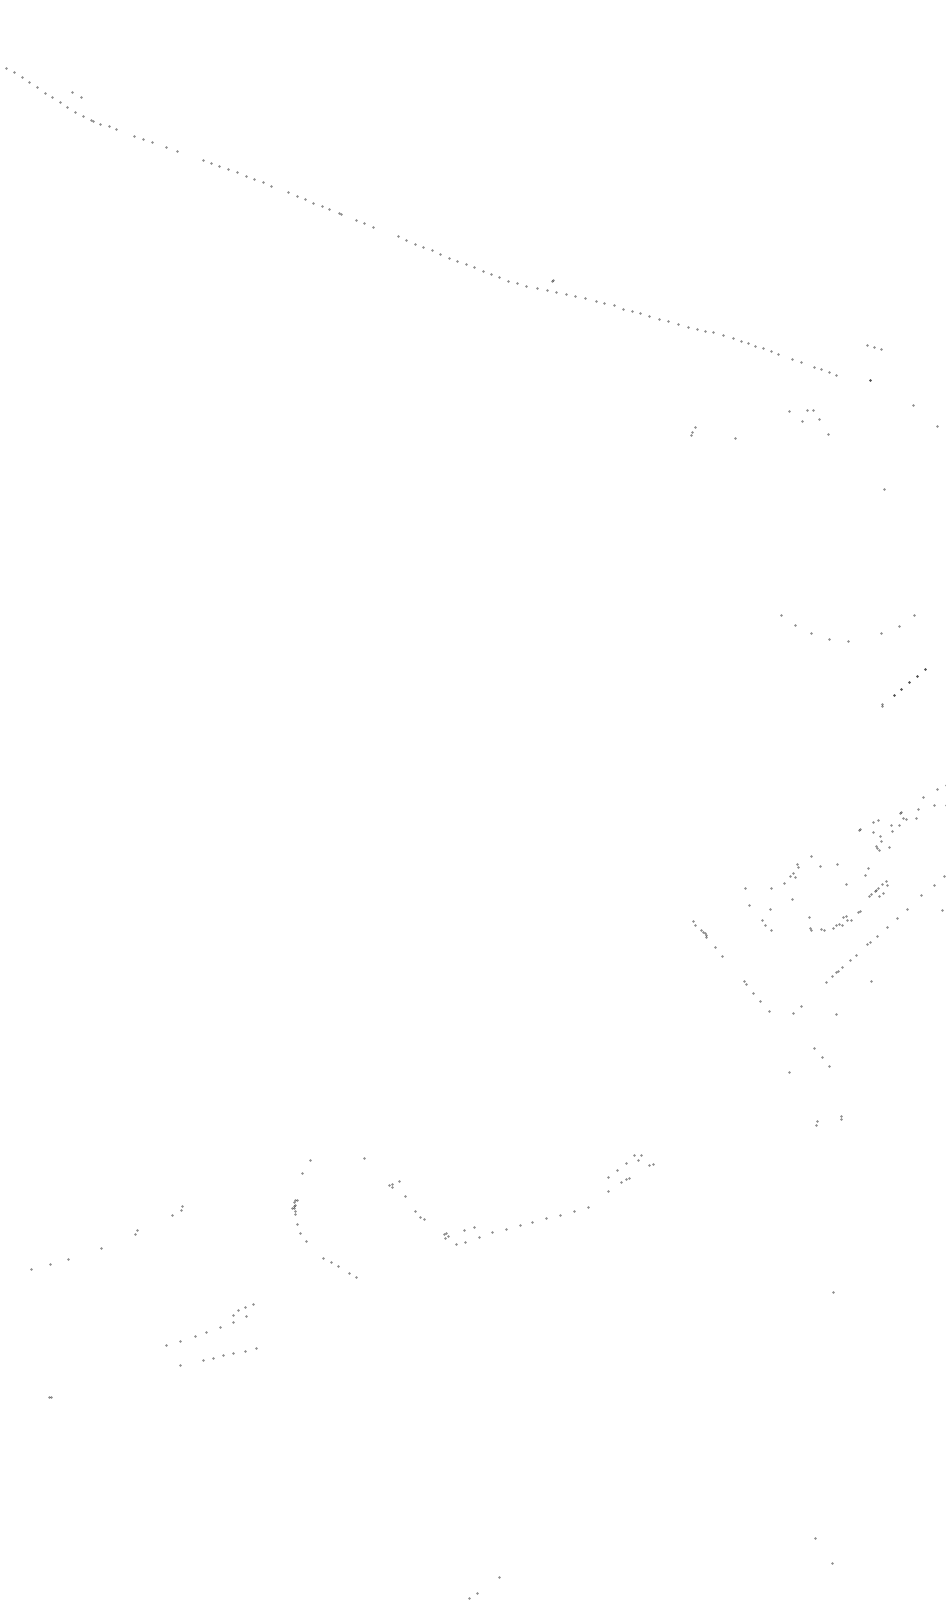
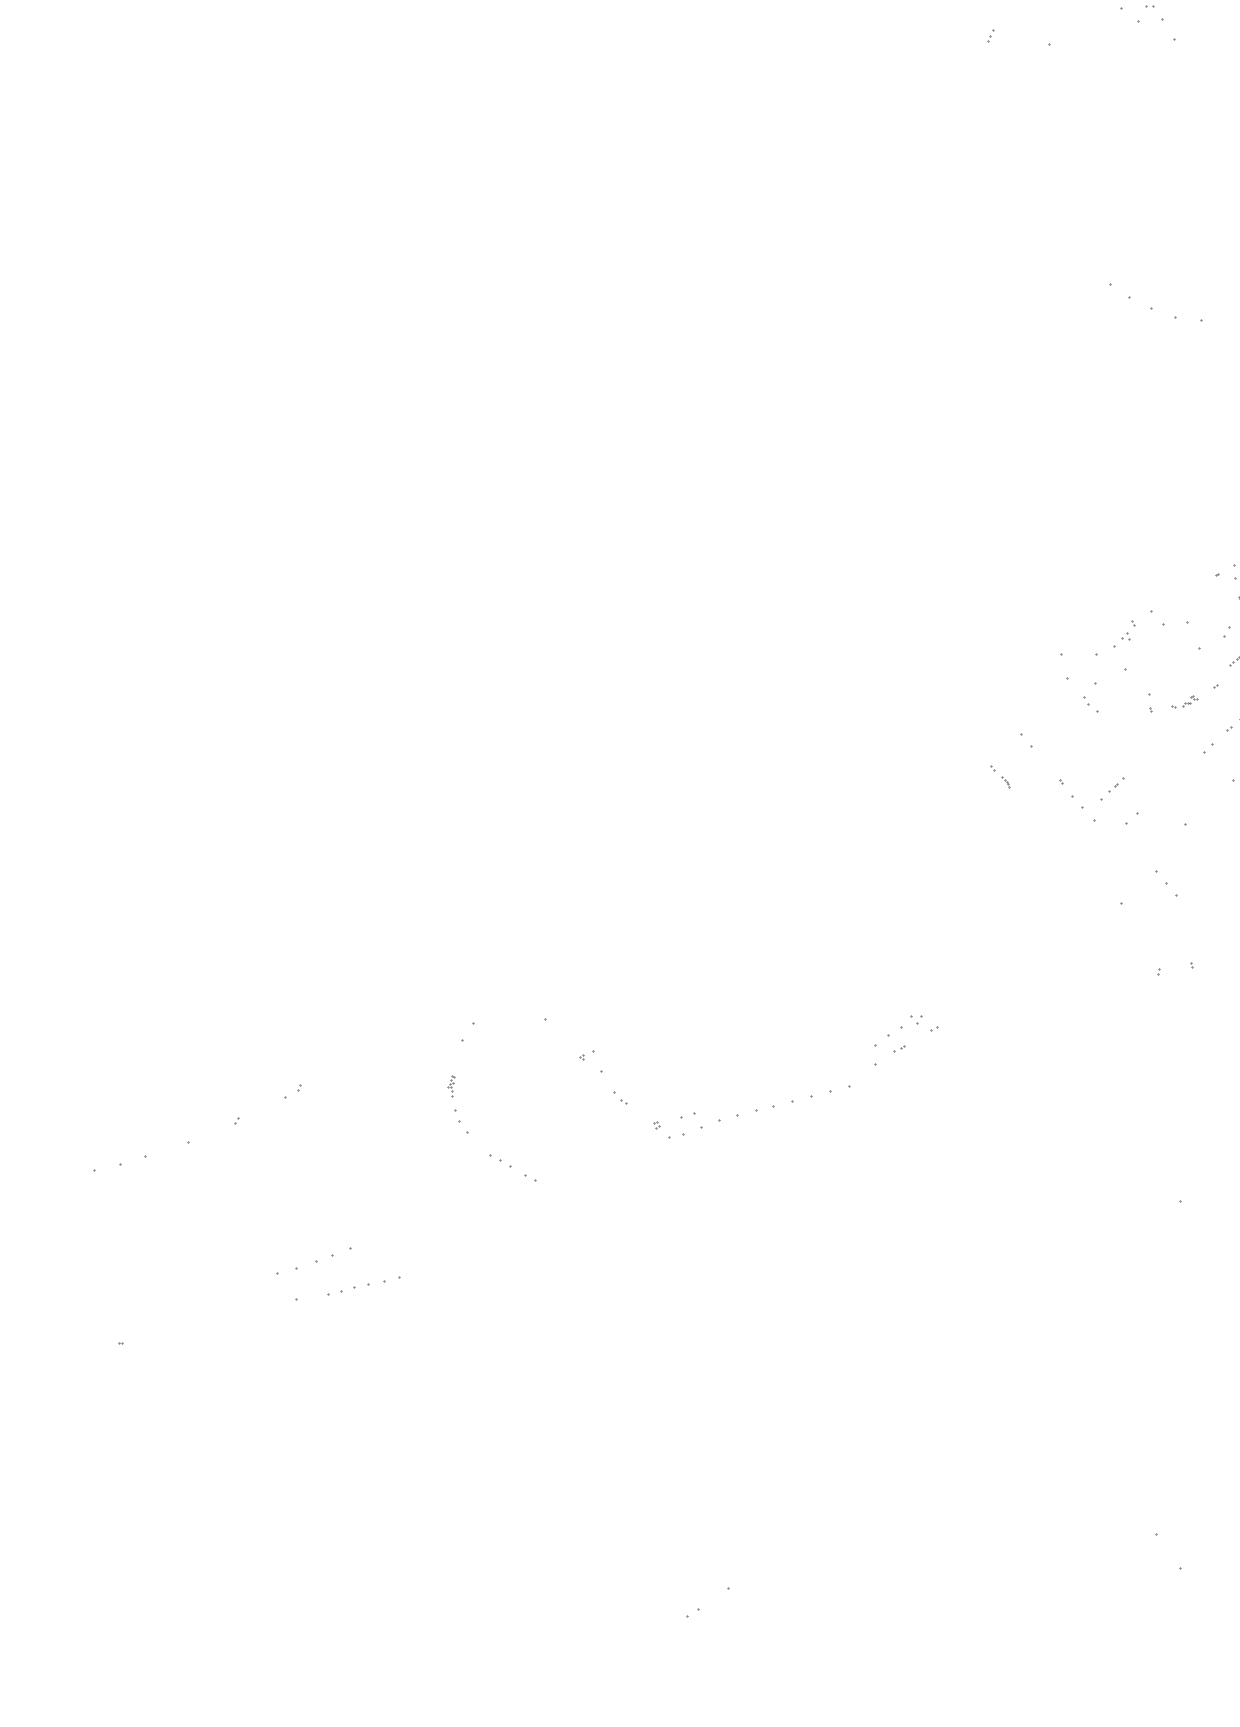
part: (836, 923) -> (1185, 701), size x0.6
part: (699, 929) -> (999, 776), moved
part: (834, 974) -> (1112, 788), moved
part: (243, 1313) -> (382, 1230), removed

